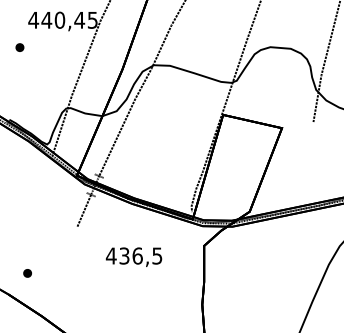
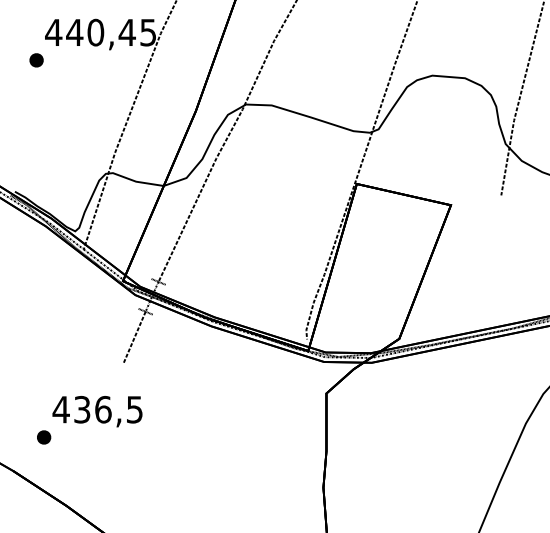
part: (19, 47) -> (35, 60), moved
text: (133, 256) -> (96, 410), moved

